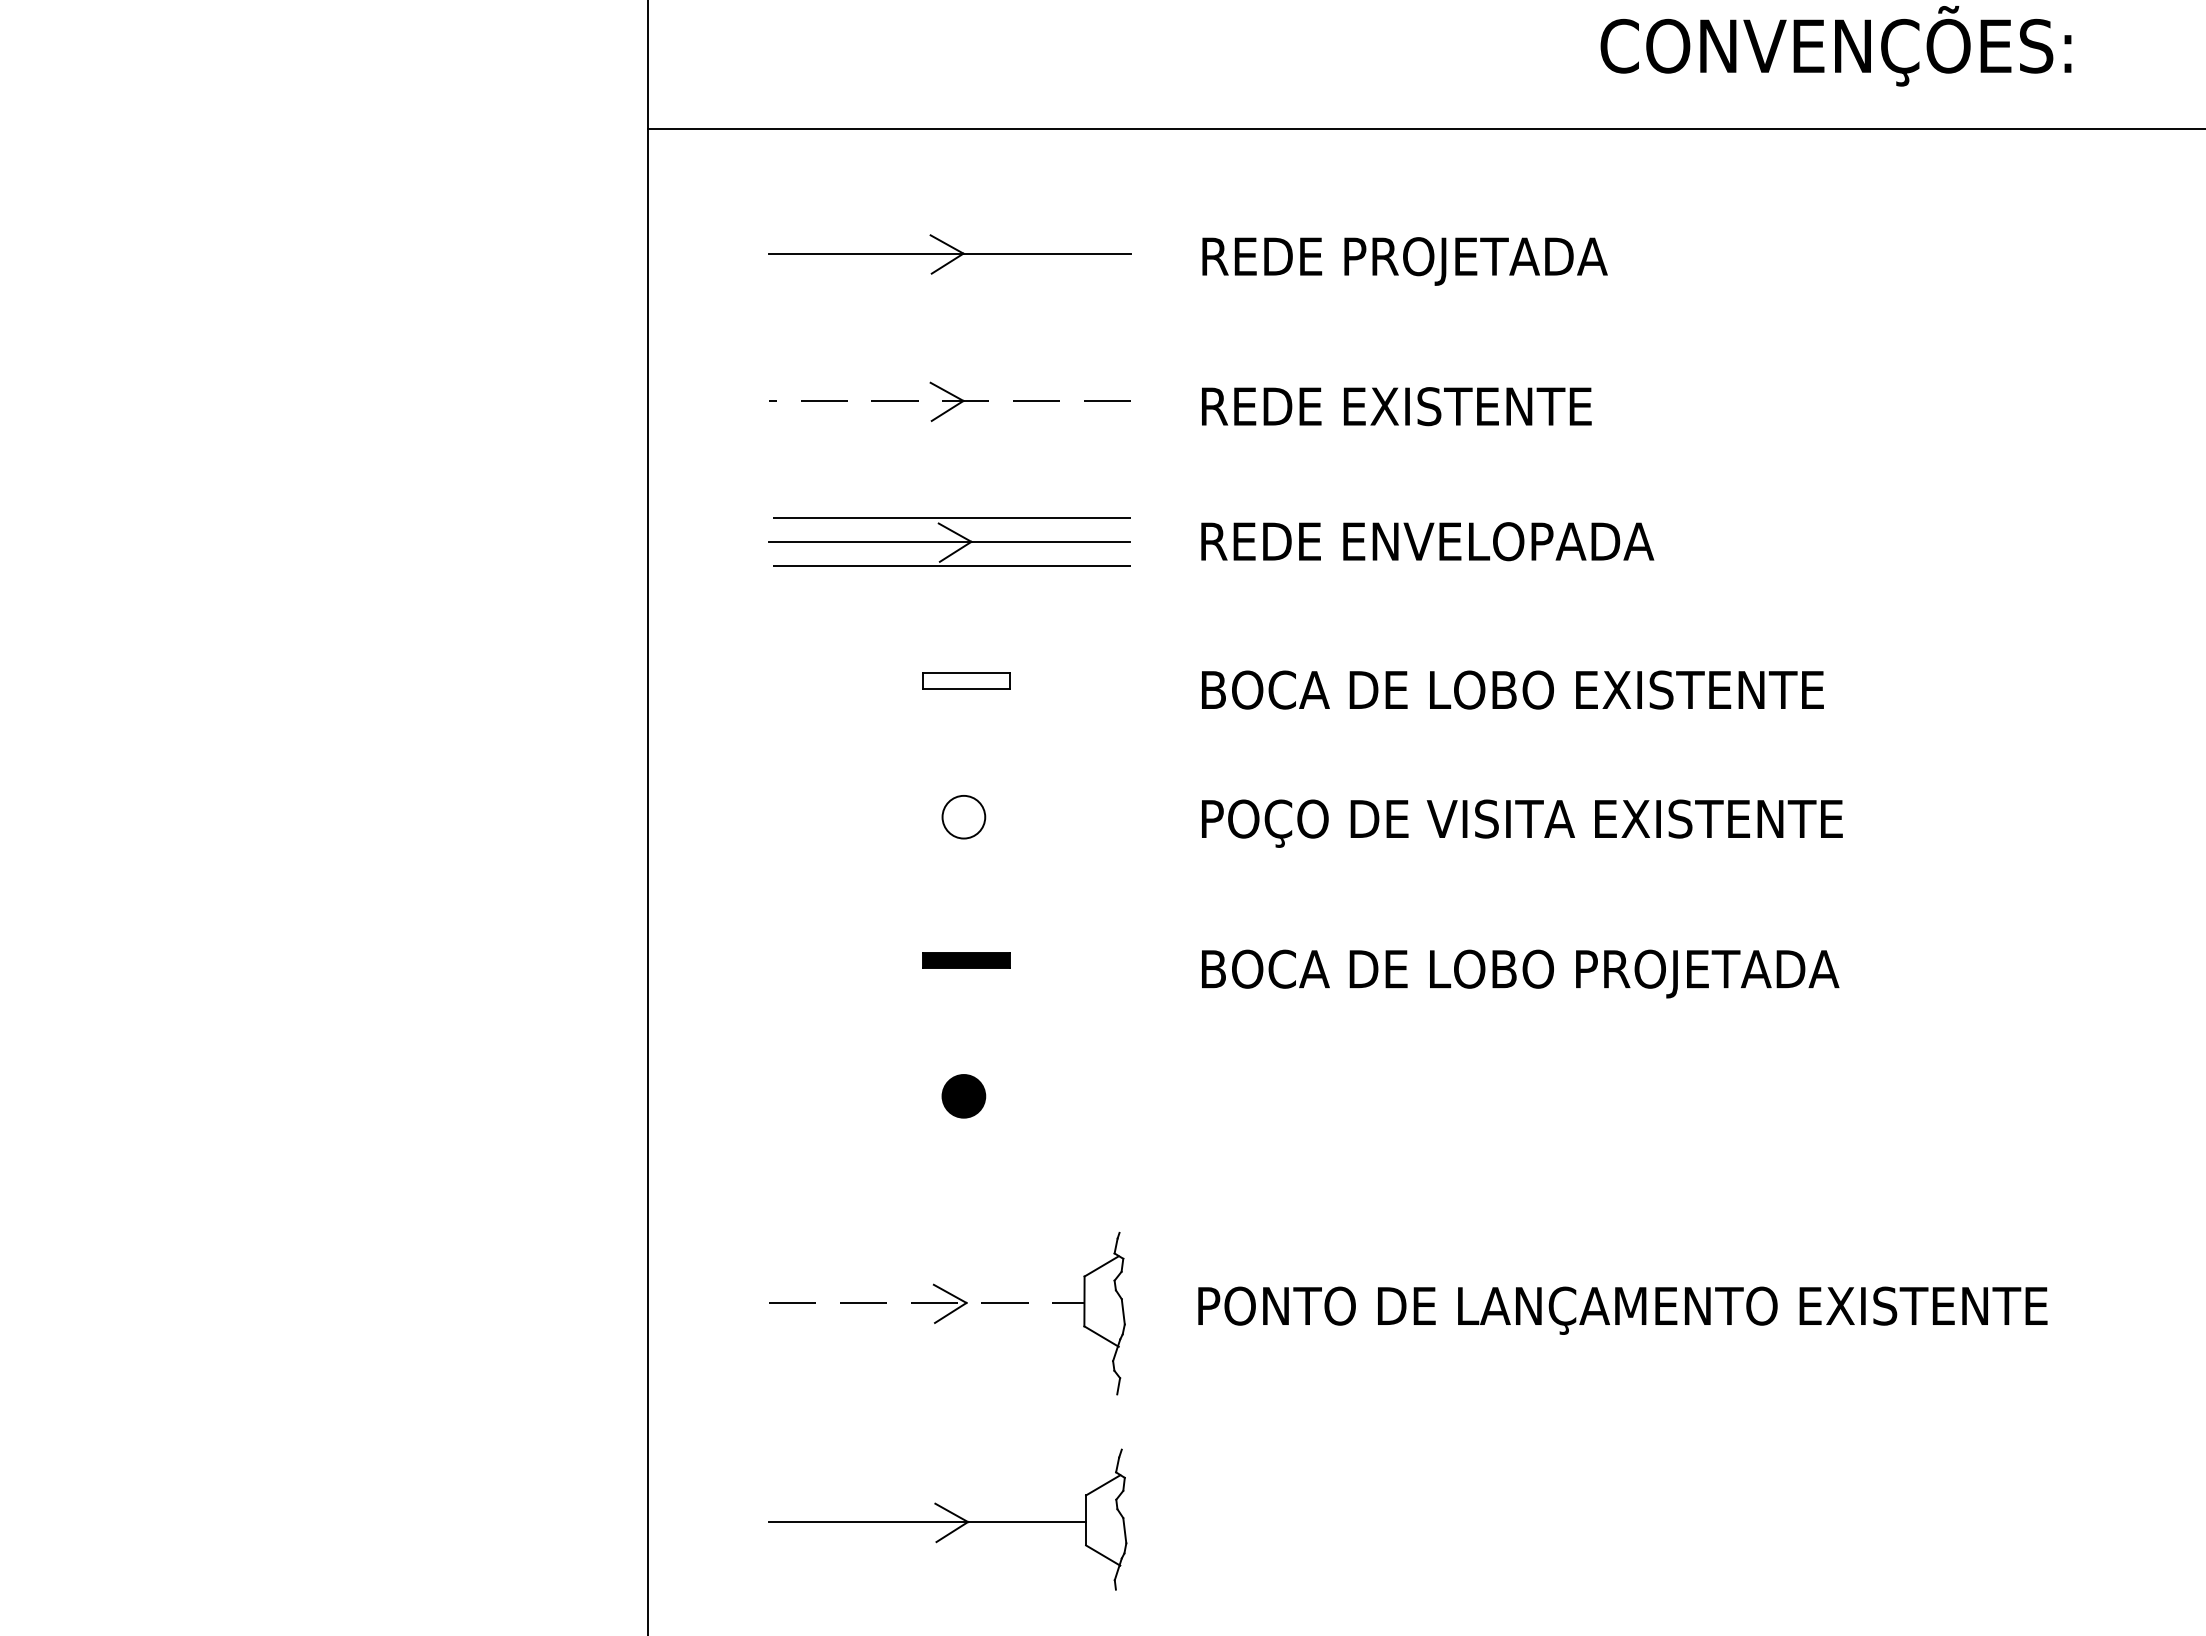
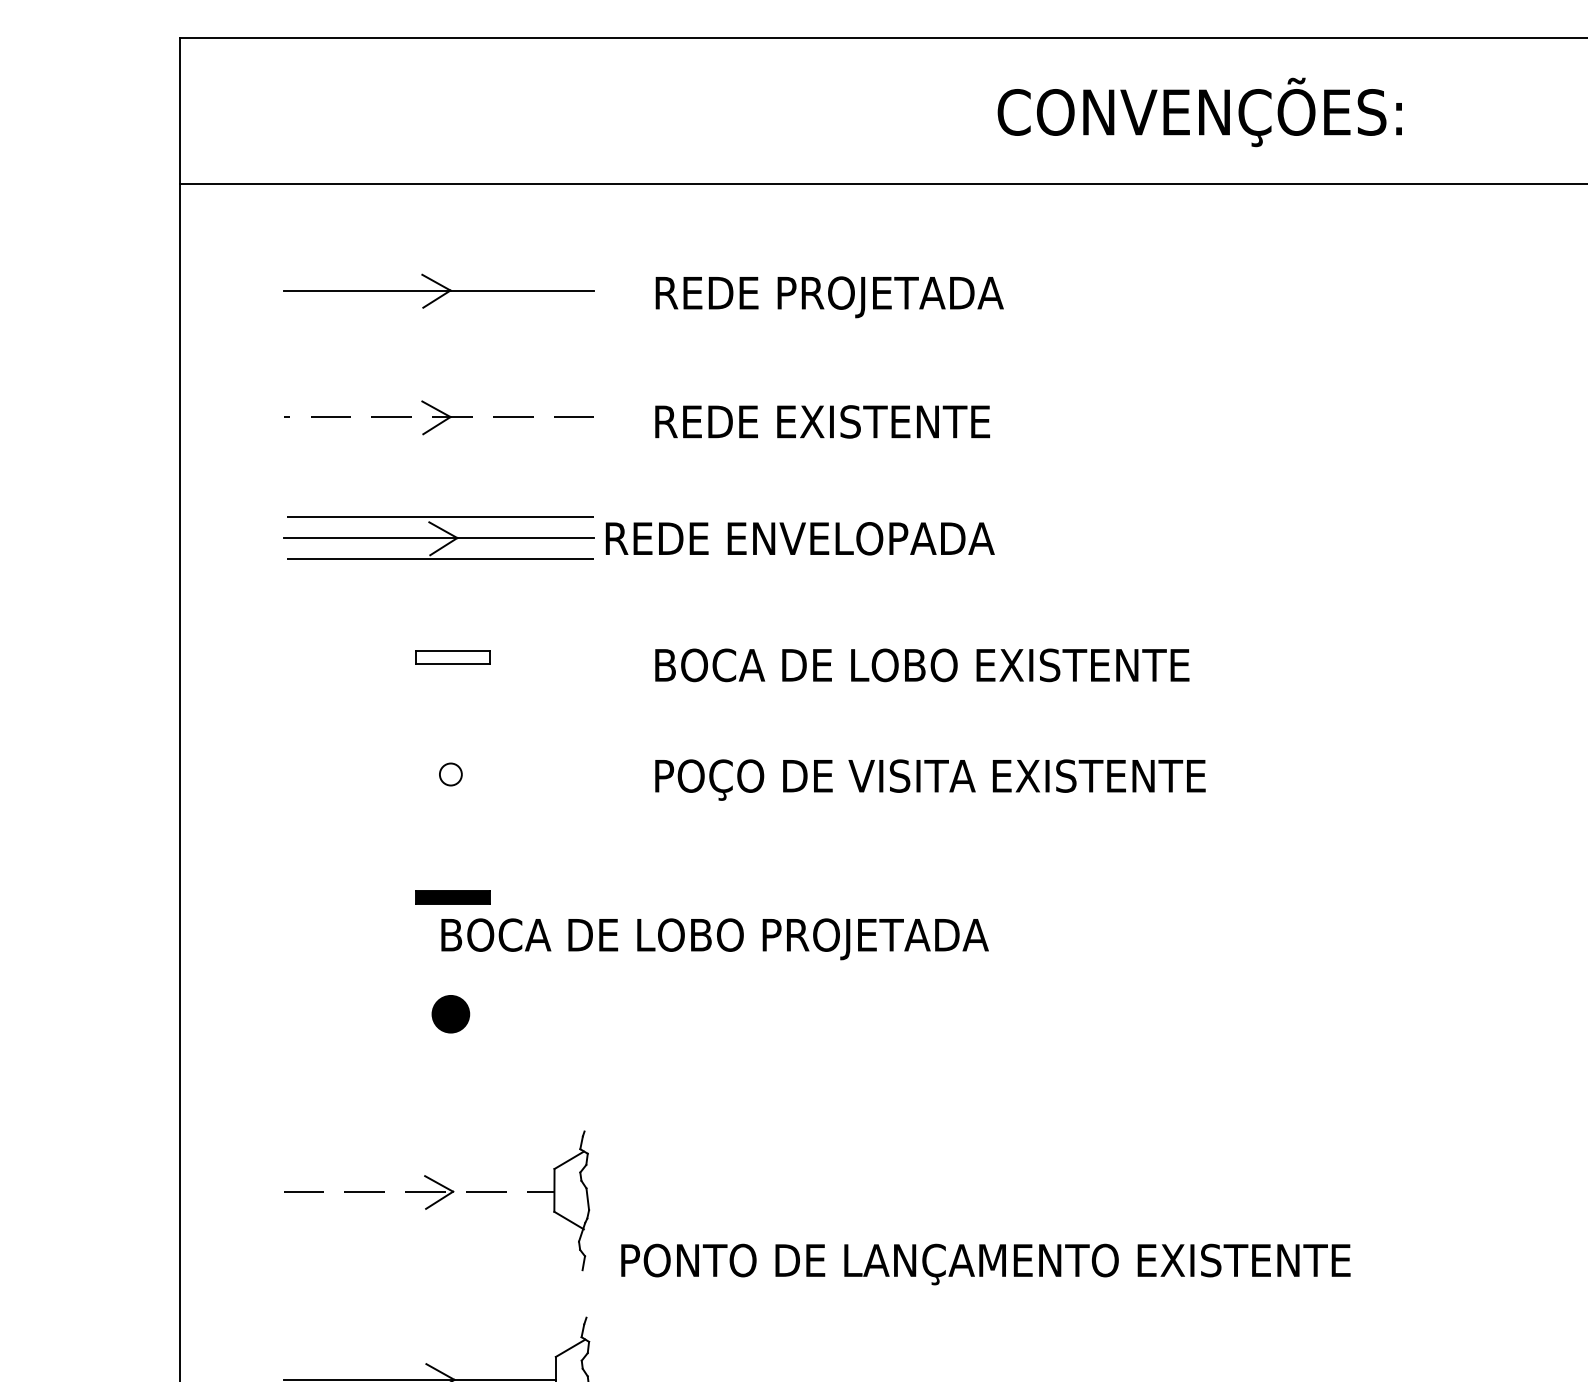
text: (1427, 541) -> (800, 538), moved
circle: (963, 816) -> (450, 773), size x0.6
text: (1520, 973) -> (715, 938), moved
text: (1622, 1310) -> (985, 1264), moved

